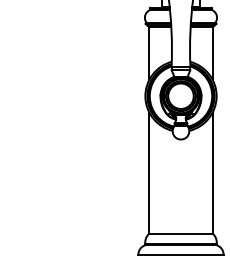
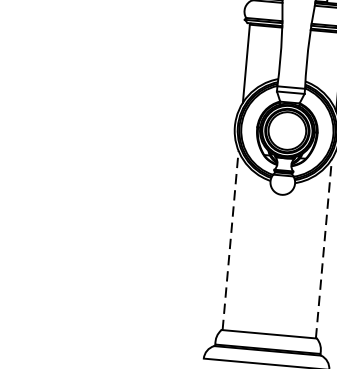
line: (149, 173) -> (230, 240), solid -> dashed
line: (212, 173) -> (323, 248), solid -> dashed

